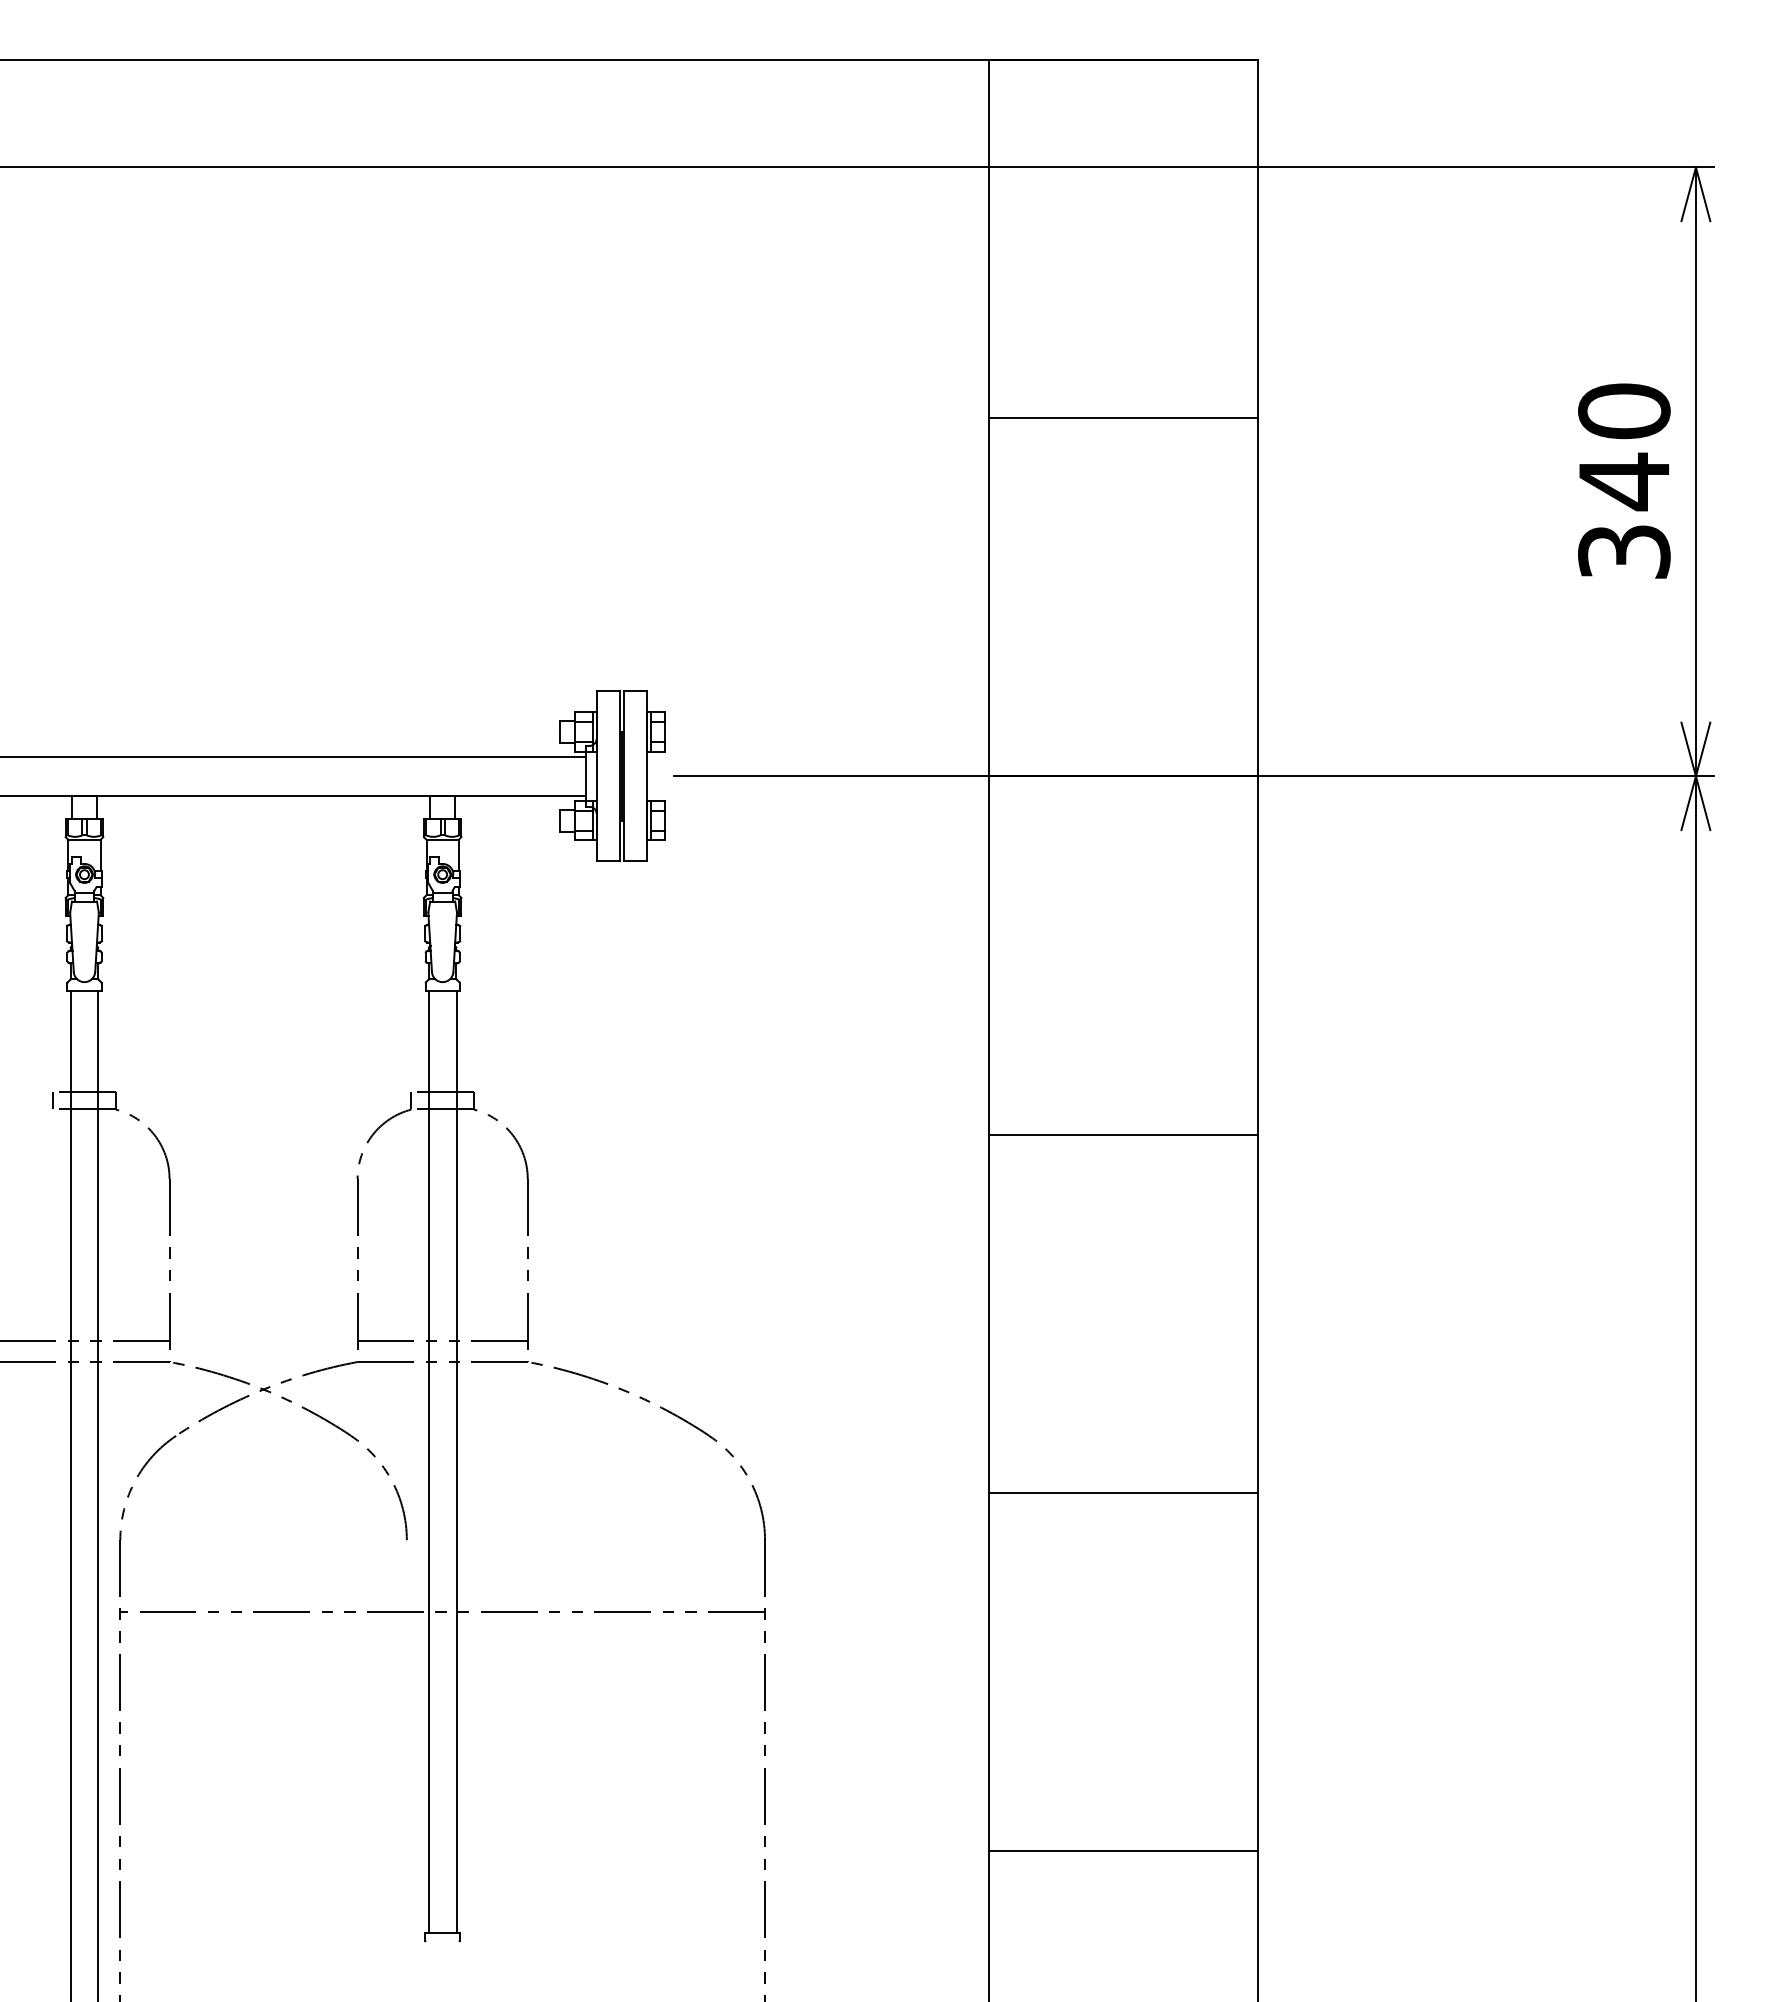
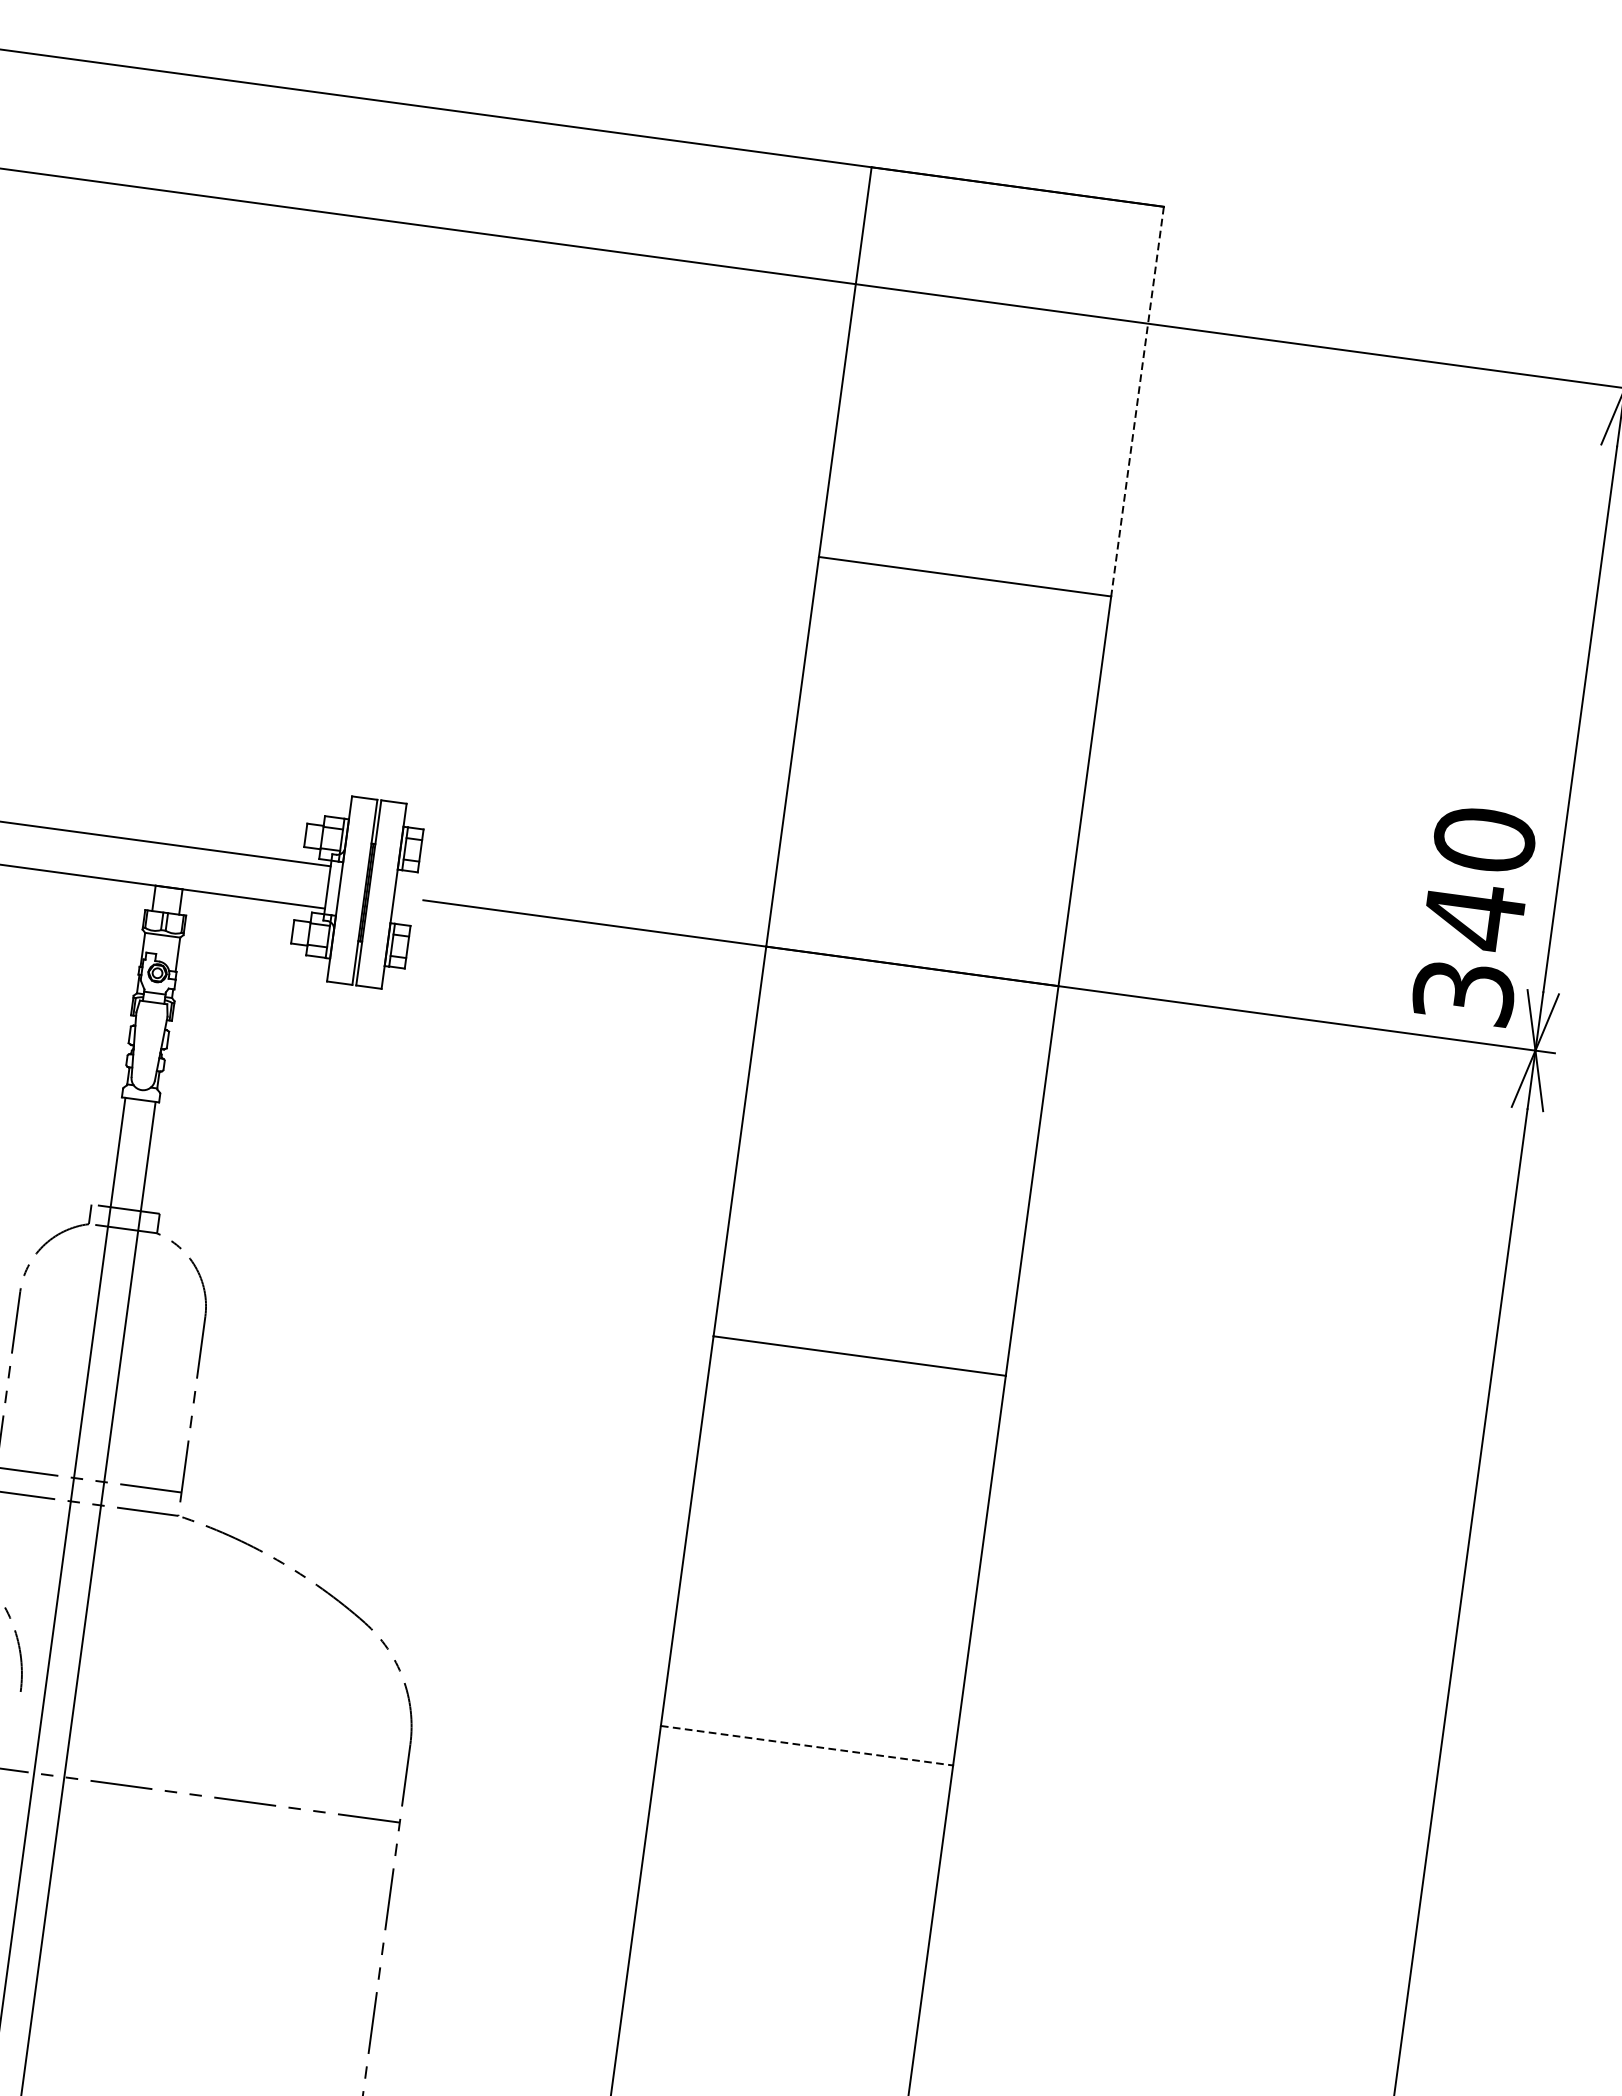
line: (1257, 239) -> (1137, 402), solid -> dashed
text: (1624, 480) -> (1474, 915), moved
line: (1123, 1492) -> (807, 1745), solid -> dashed

